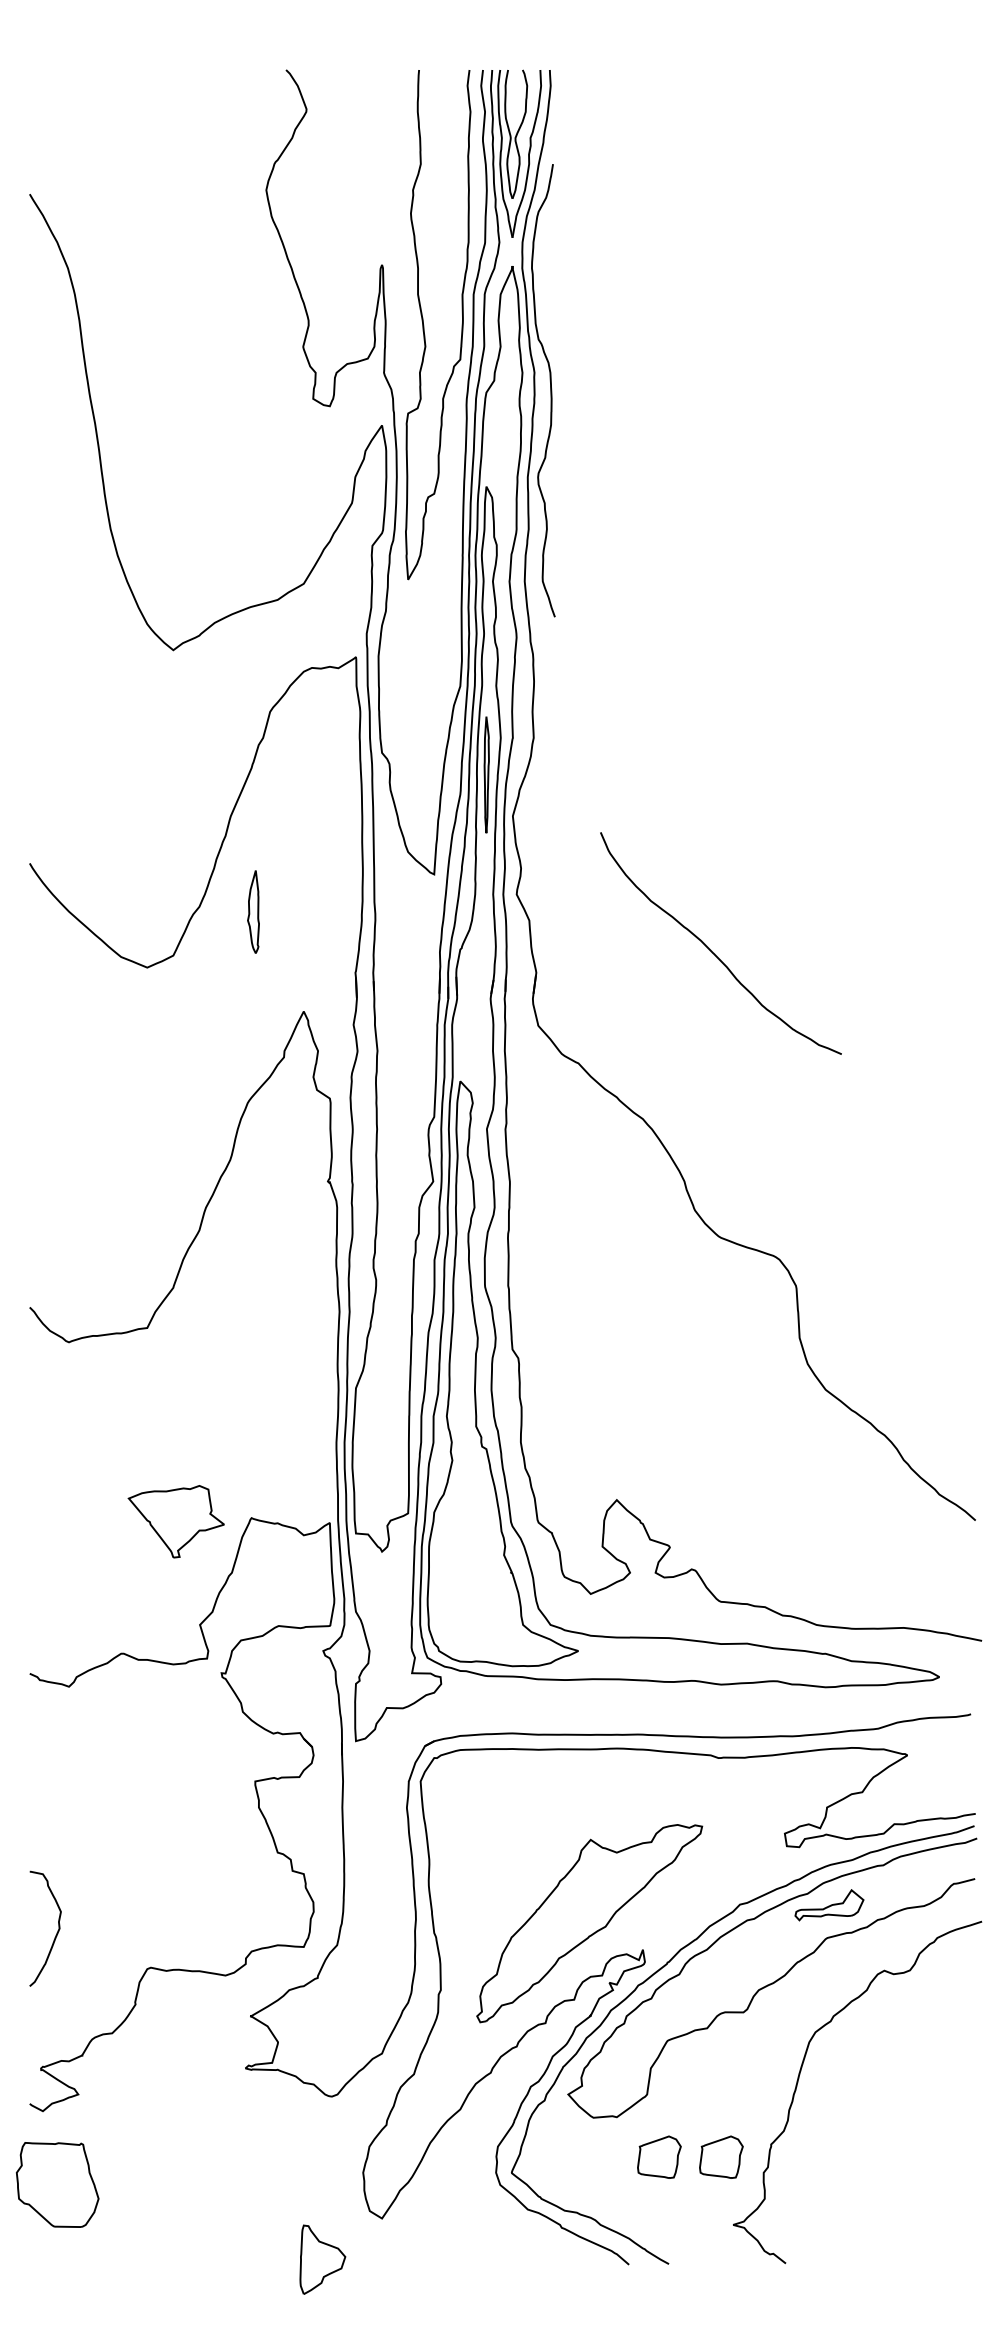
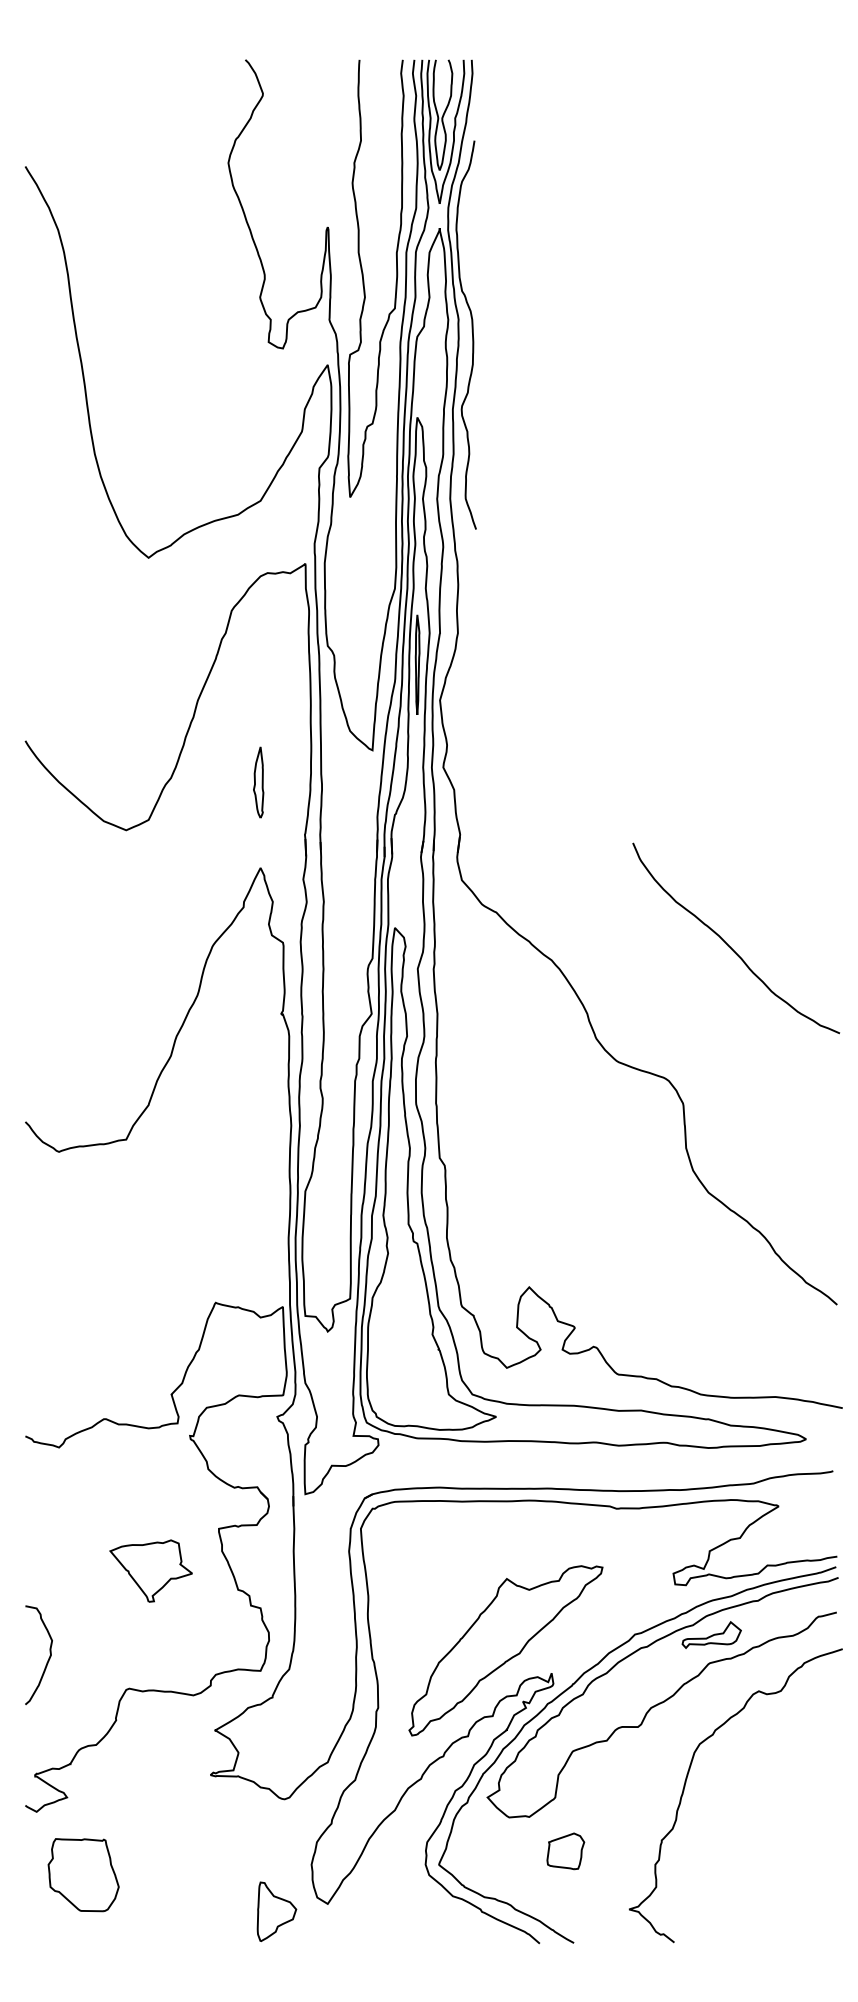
part: (253, 911) -> (258, 782), moved
curve: (712, 951) -> (728, 945), moved
part: (175, 1521) -> (150, 1570), moved
part: (721, 2156) -> (619, 1850), removed
part: (57, 2184) -> (83, 1874), moved
part: (322, 2259) -> (276, 1911), moved

